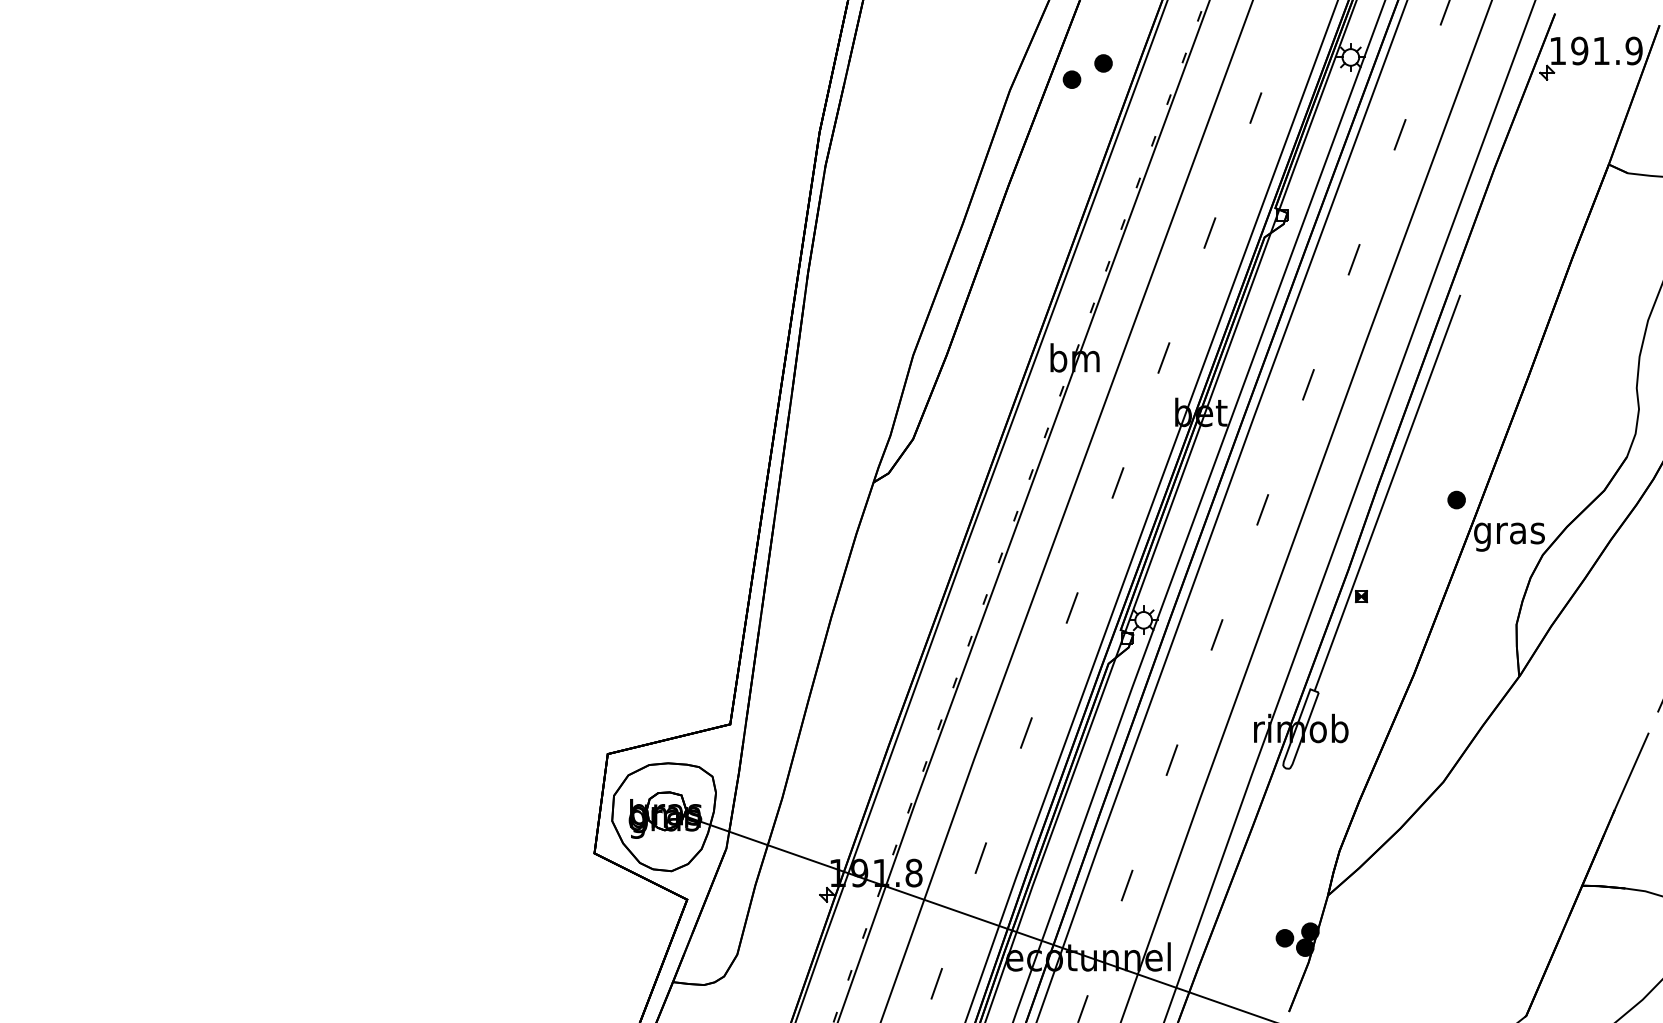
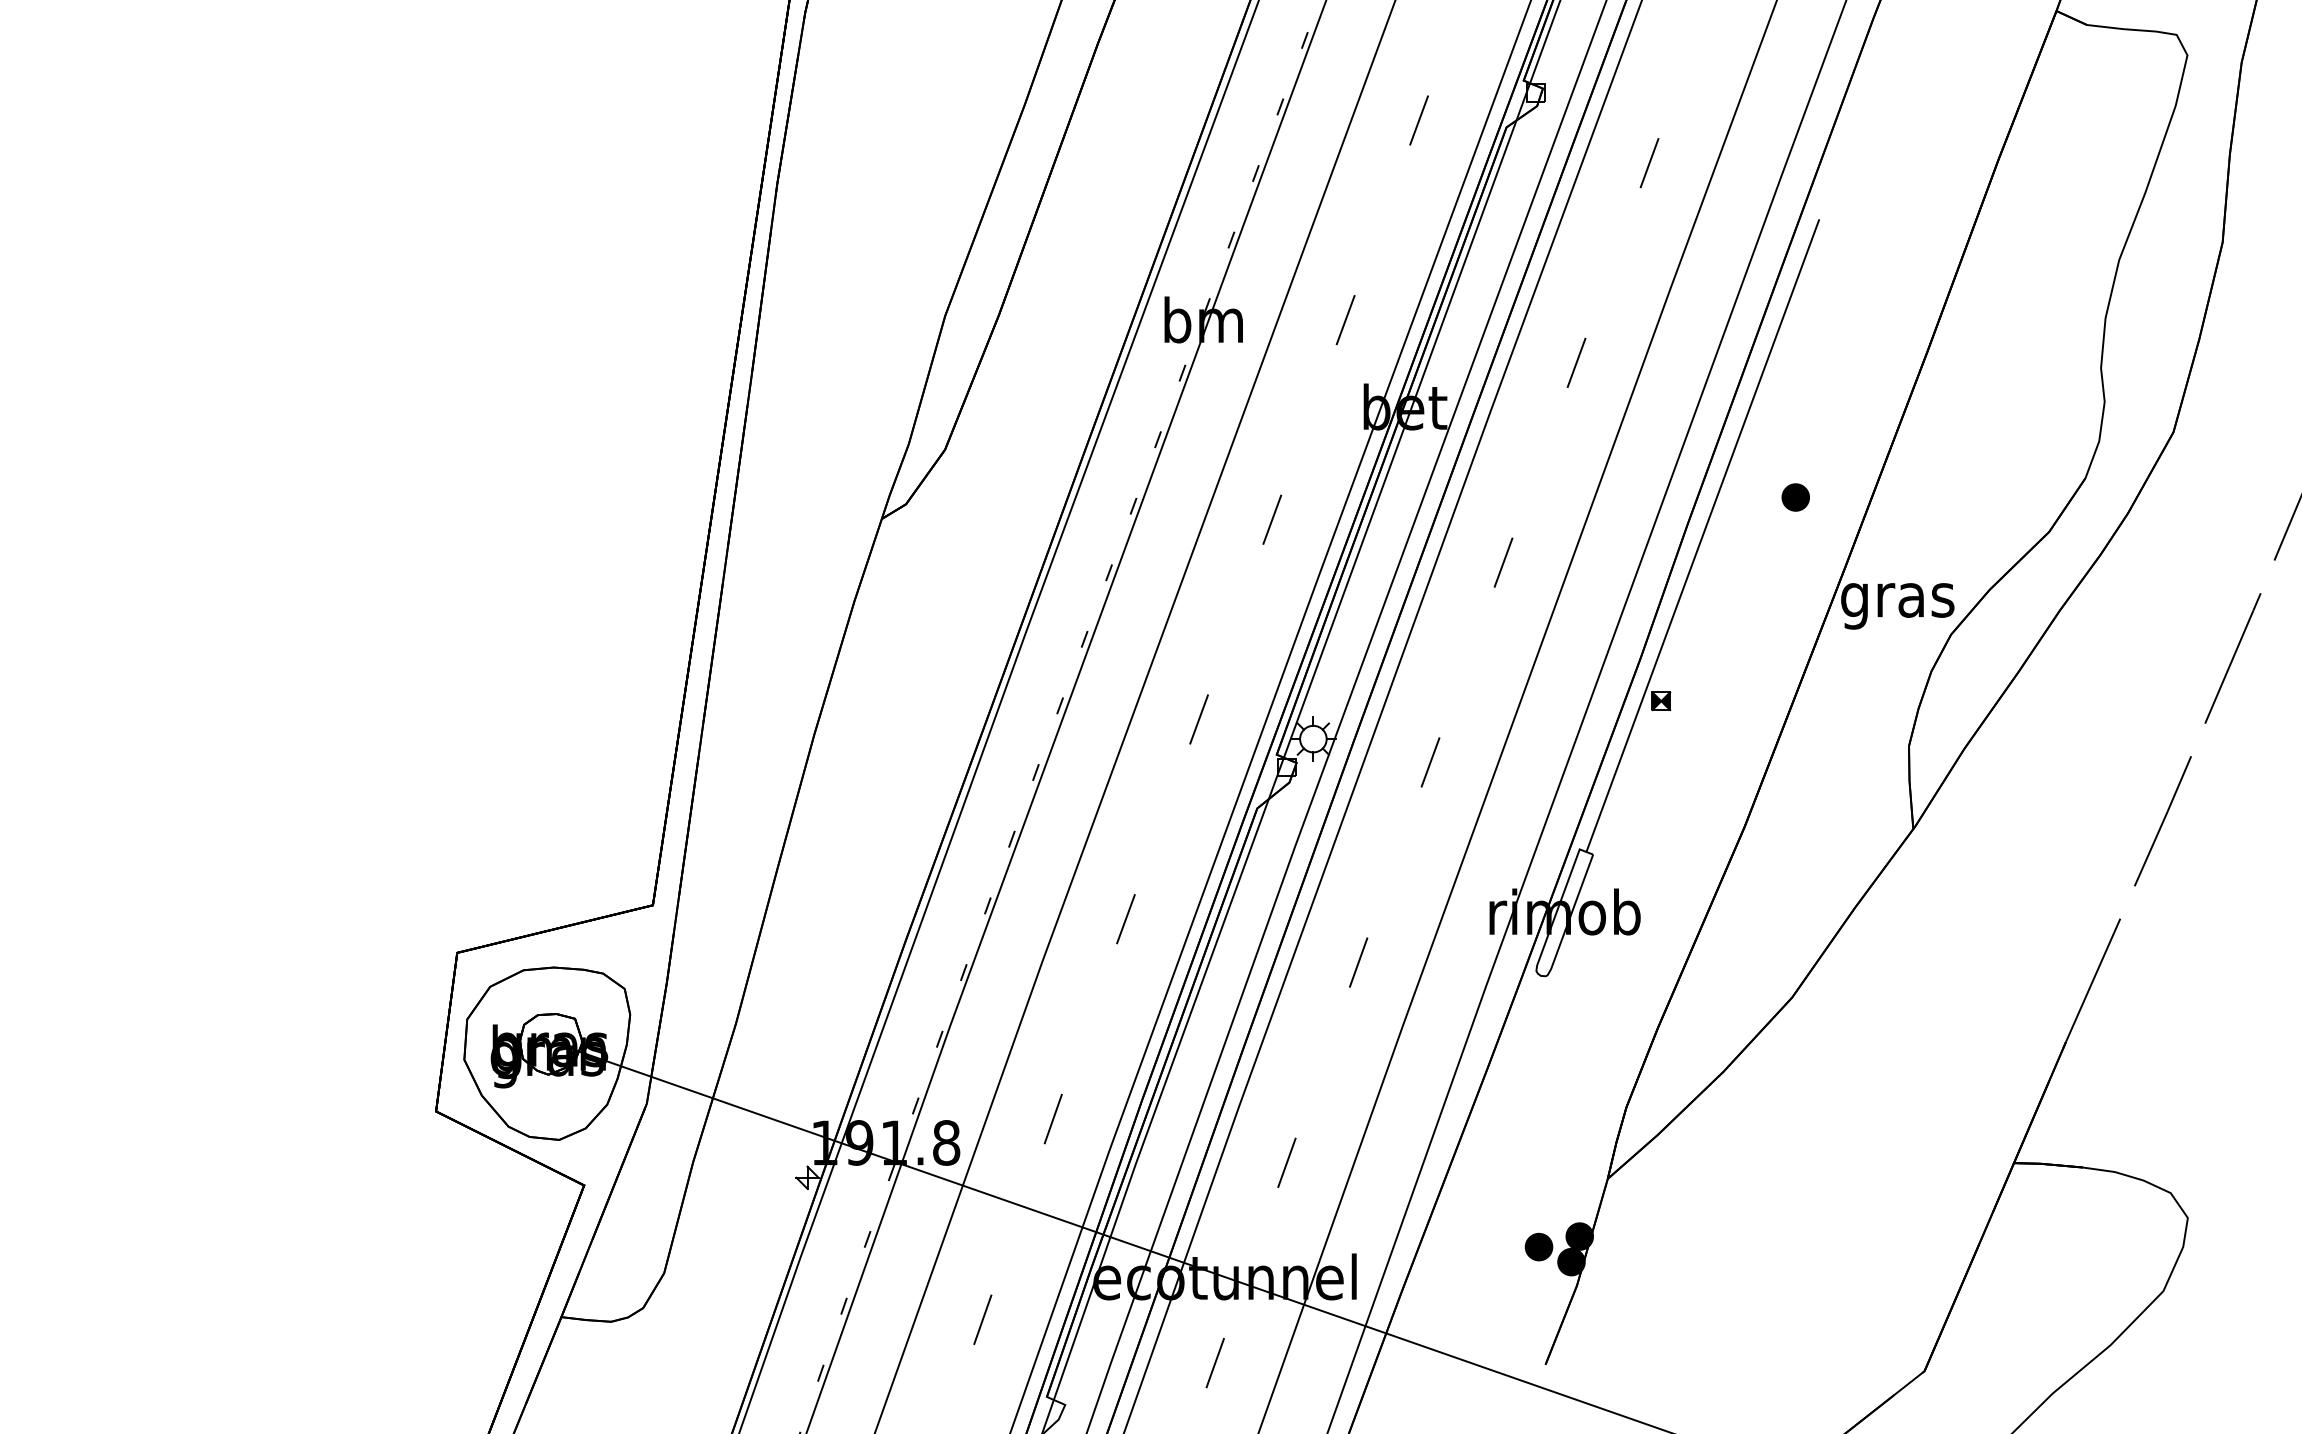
part: (1456, 499) -> (1795, 496), moved

